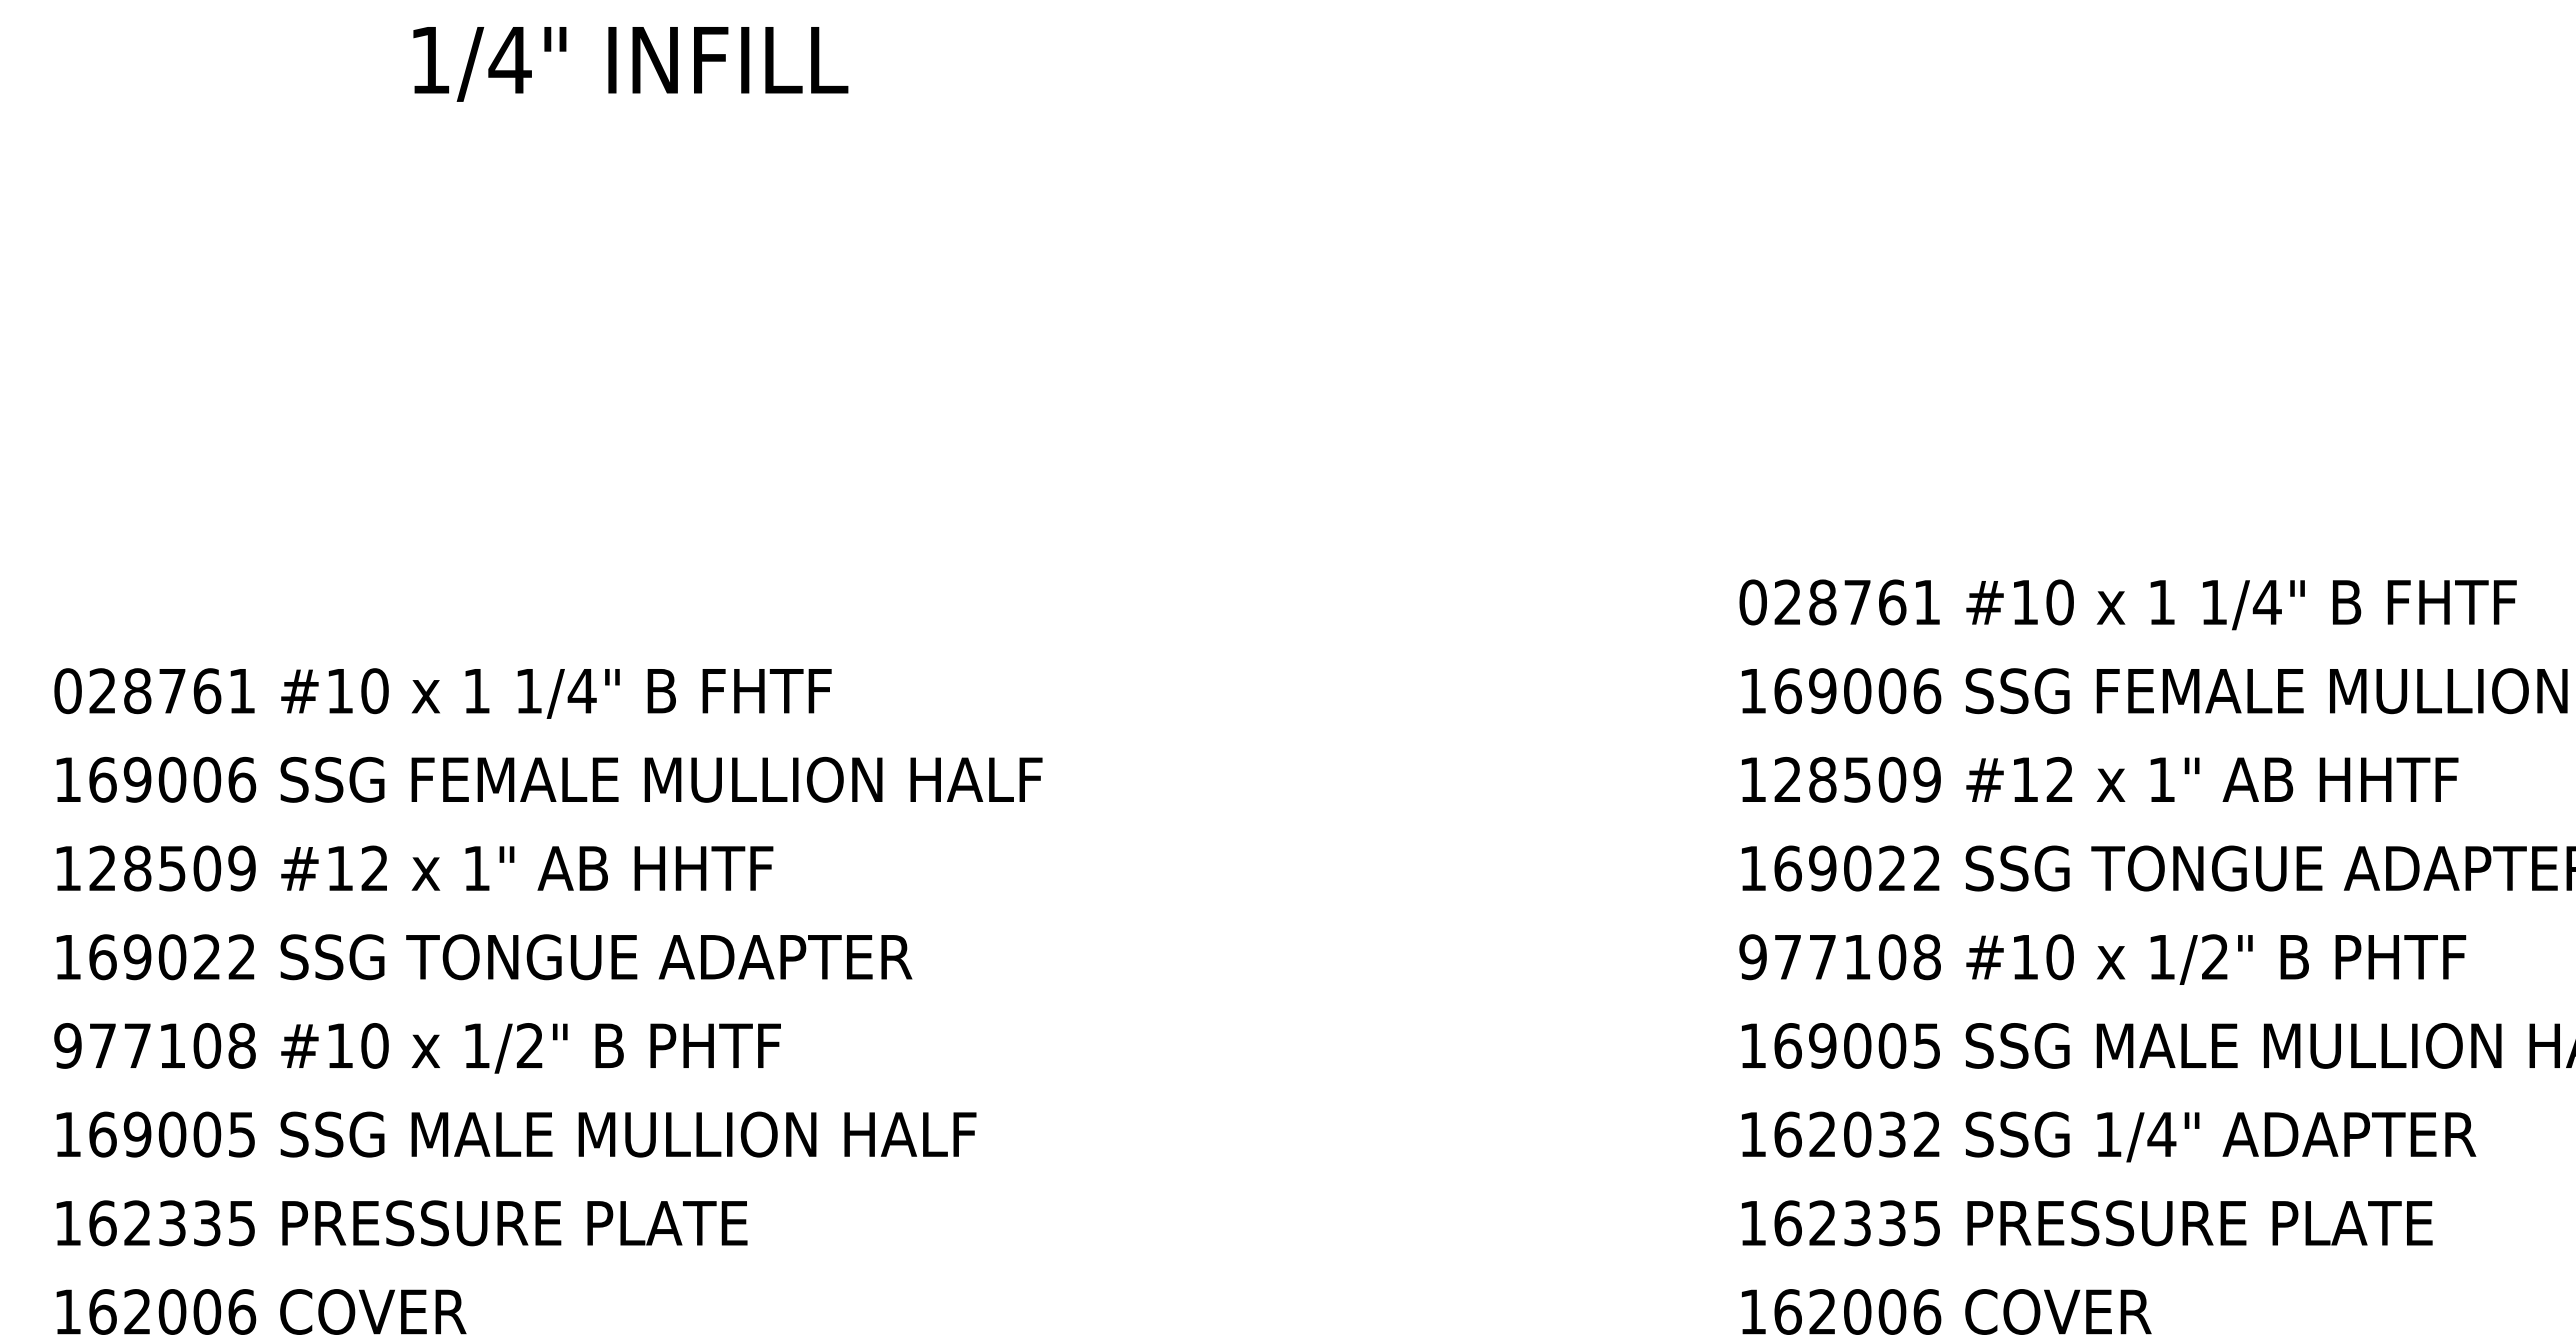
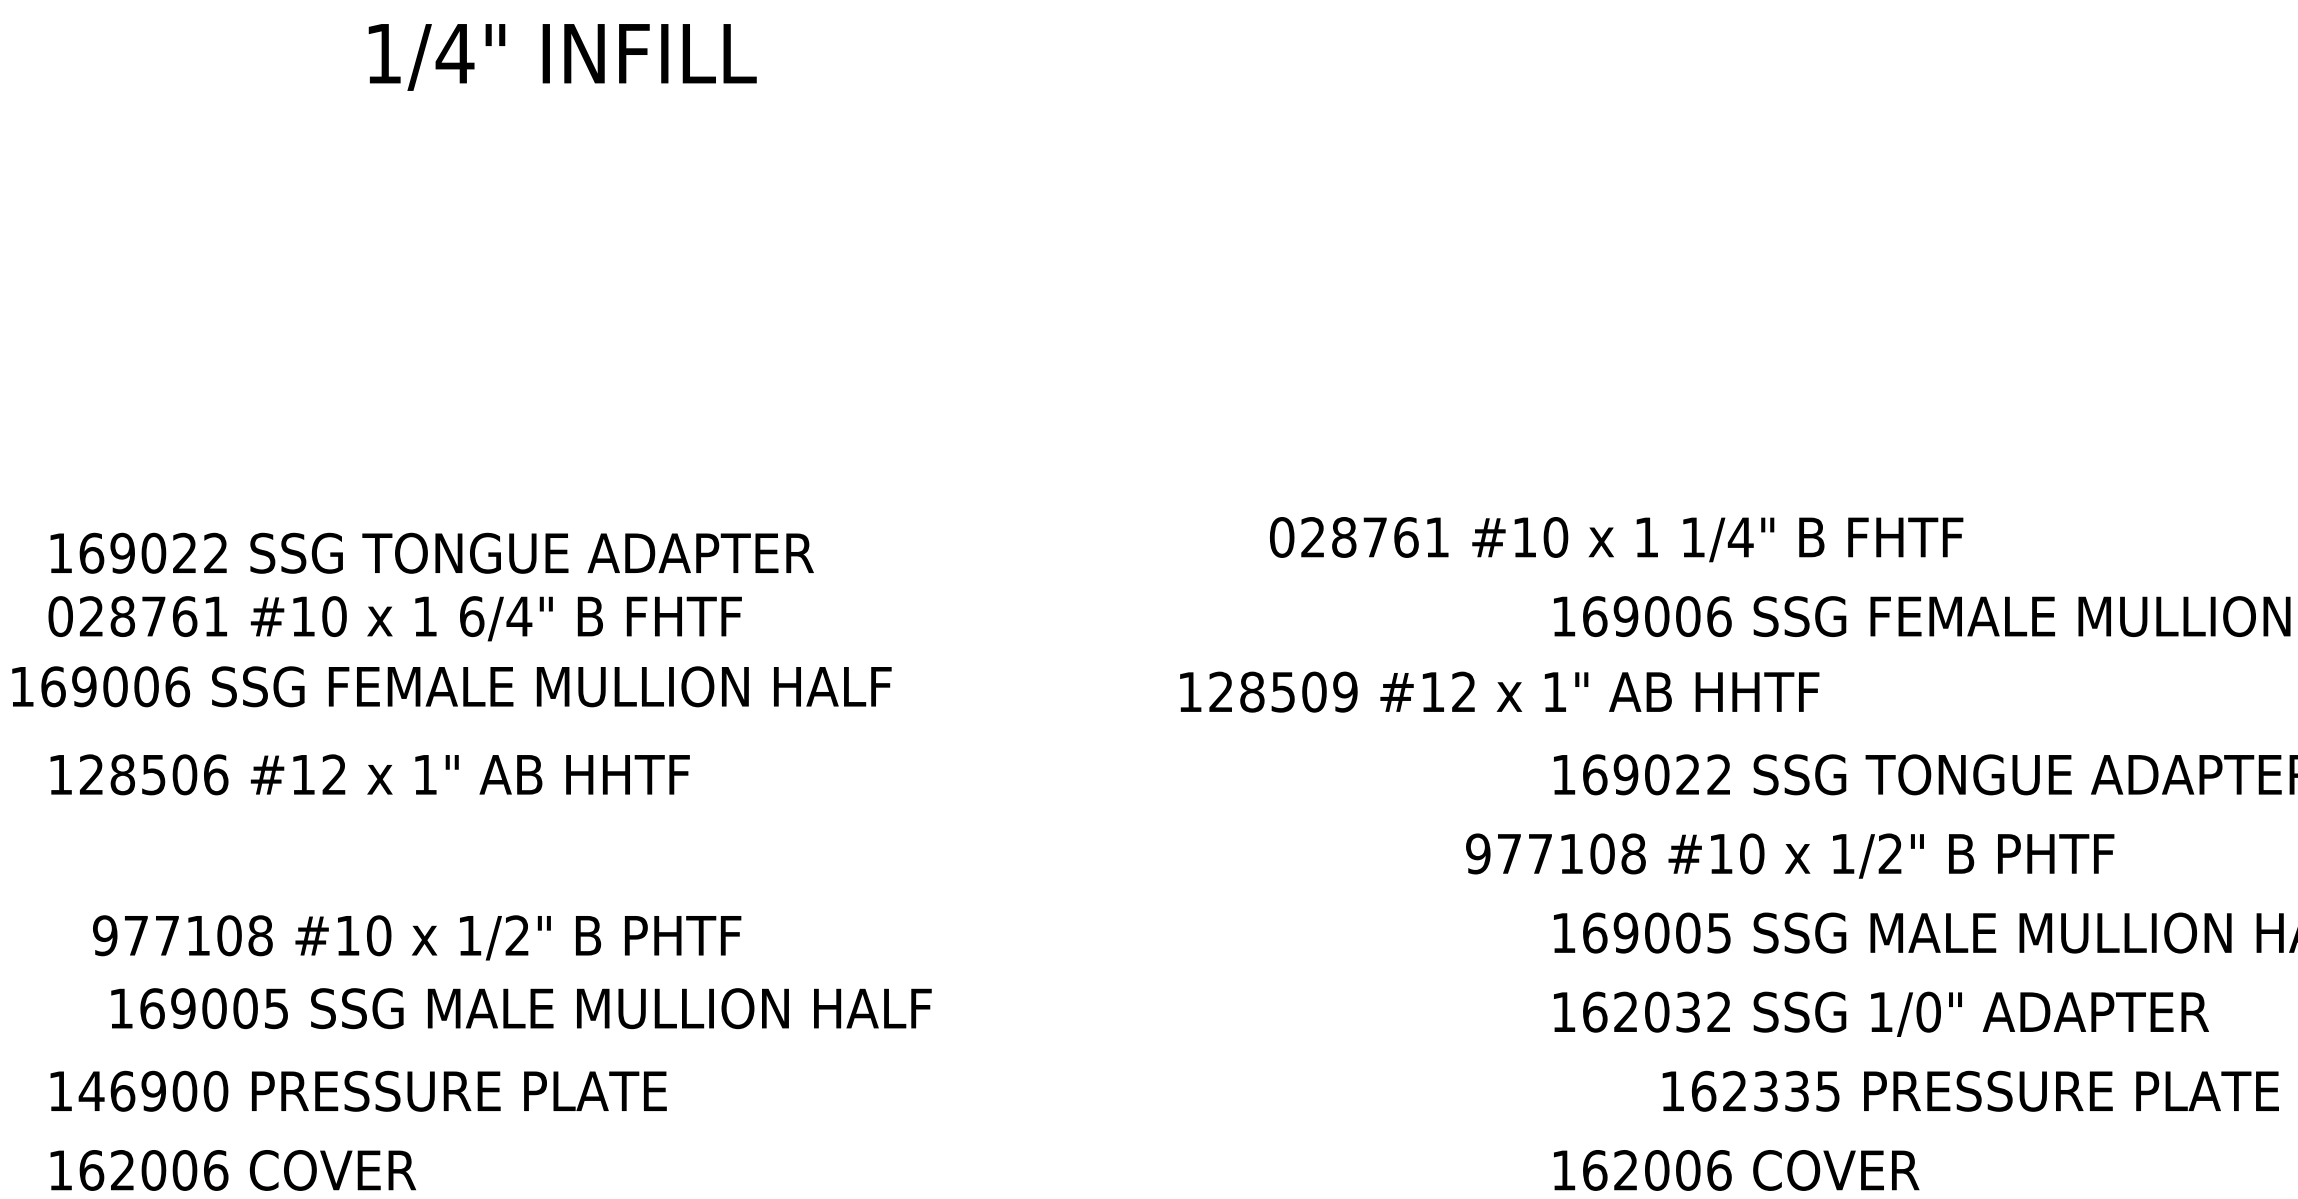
text: (2127, 604) -> (1616, 539), moved
text: (529, 691) -> (472, 616), 1/4" -> 6/4"
text: (549, 779) -> (451, 686), moved
text: (2100, 779) -> (1500, 691), moved
text: (242, 868) -> (216, 774), 128509 -> 128506
text: (484, 957) -> (432, 553), moved
text: (2102, 959) -> (1789, 855), moved
text: (417, 1048) -> (417, 938), moved
text: (516, 1134) -> (521, 1008), moved
text: (2161, 1134) -> (1928, 1012), 1/4" -> 1/0"
text: (171, 1223) -> (152, 1091), 162335 -> 146900
text: (2087, 1223) -> (1971, 1091), moved

